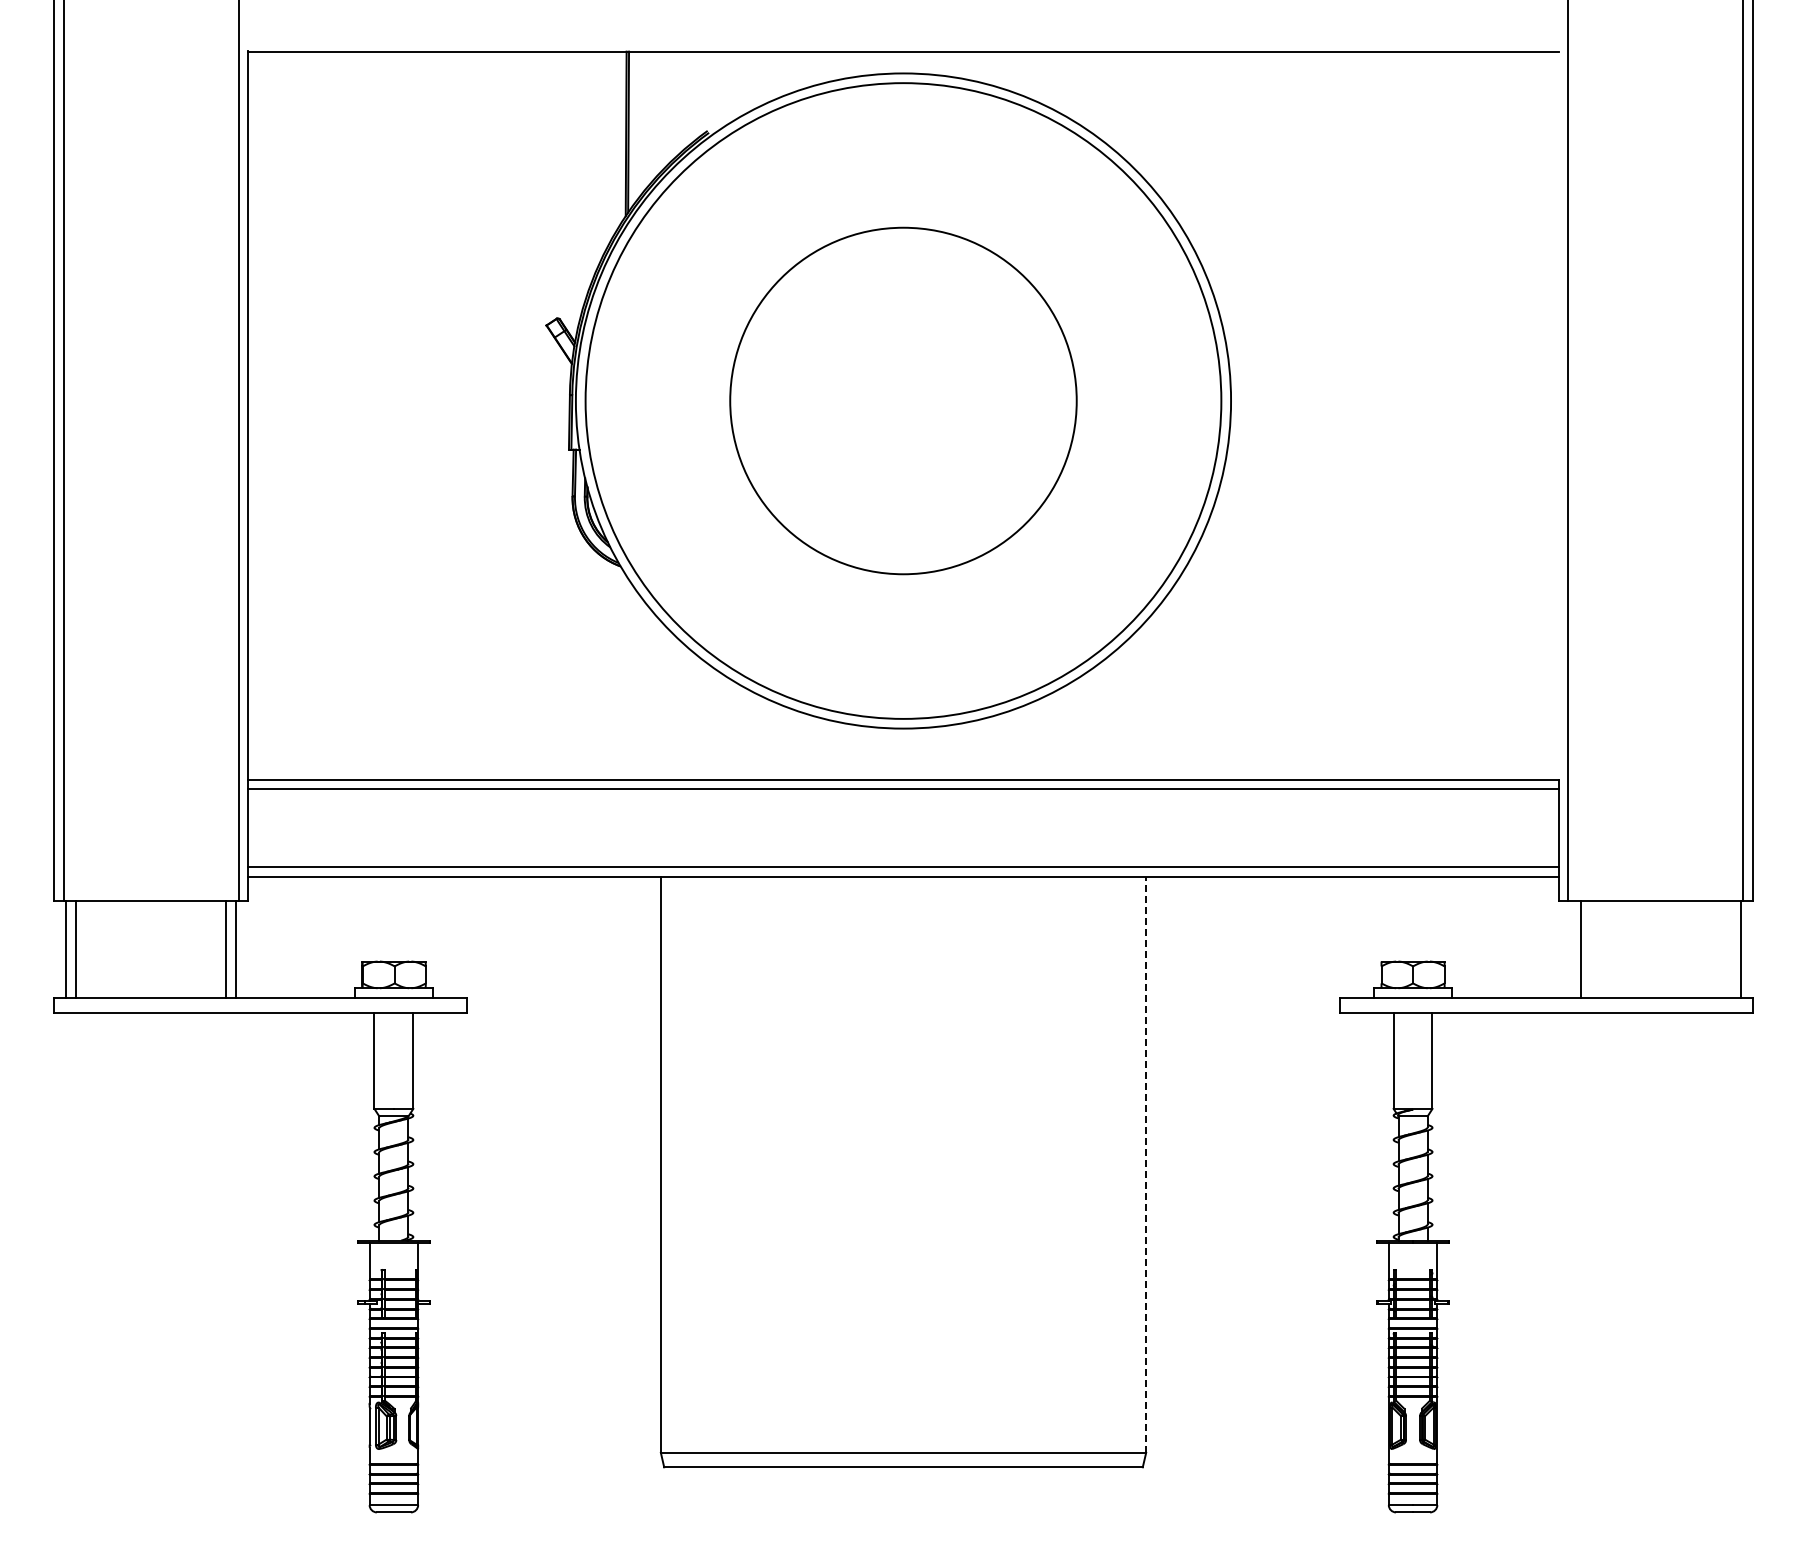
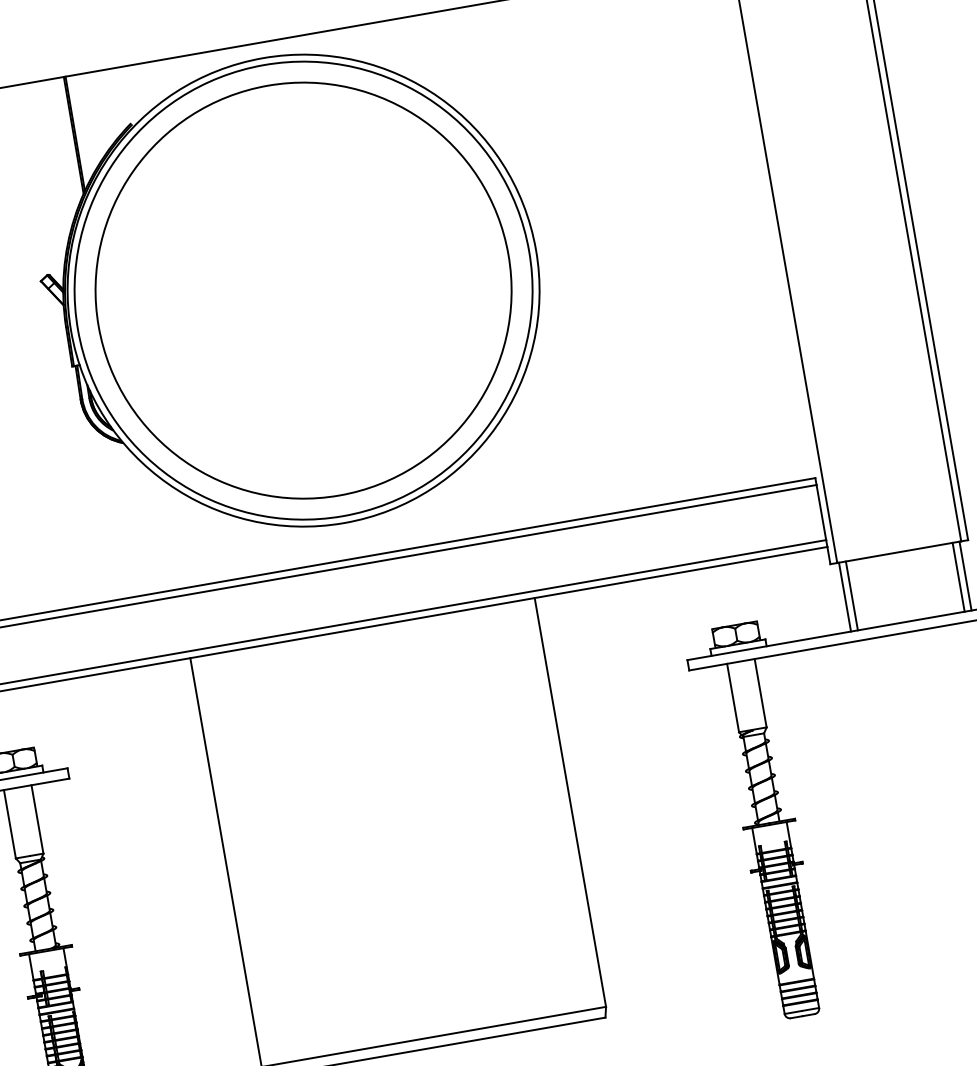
circle: (903, 400) -> (303, 290), size x1.67
line: (1570, 948) -> (844, 596), added
line: (1730, 948) -> (958, 576), added
line: (1146, 1164) -> (570, 802), dashed -> solid

